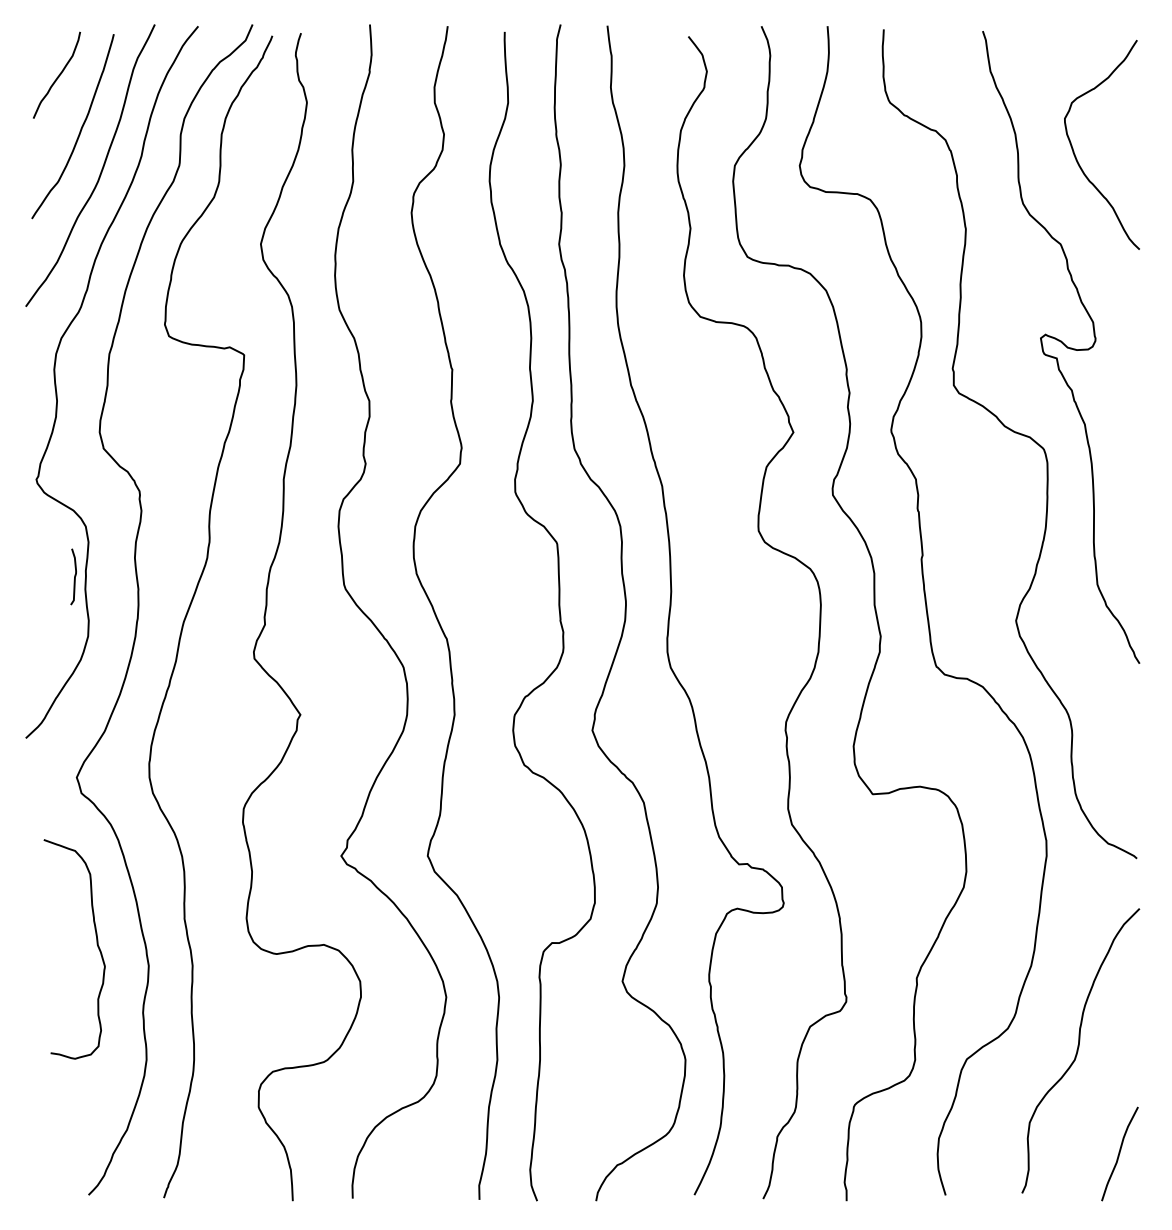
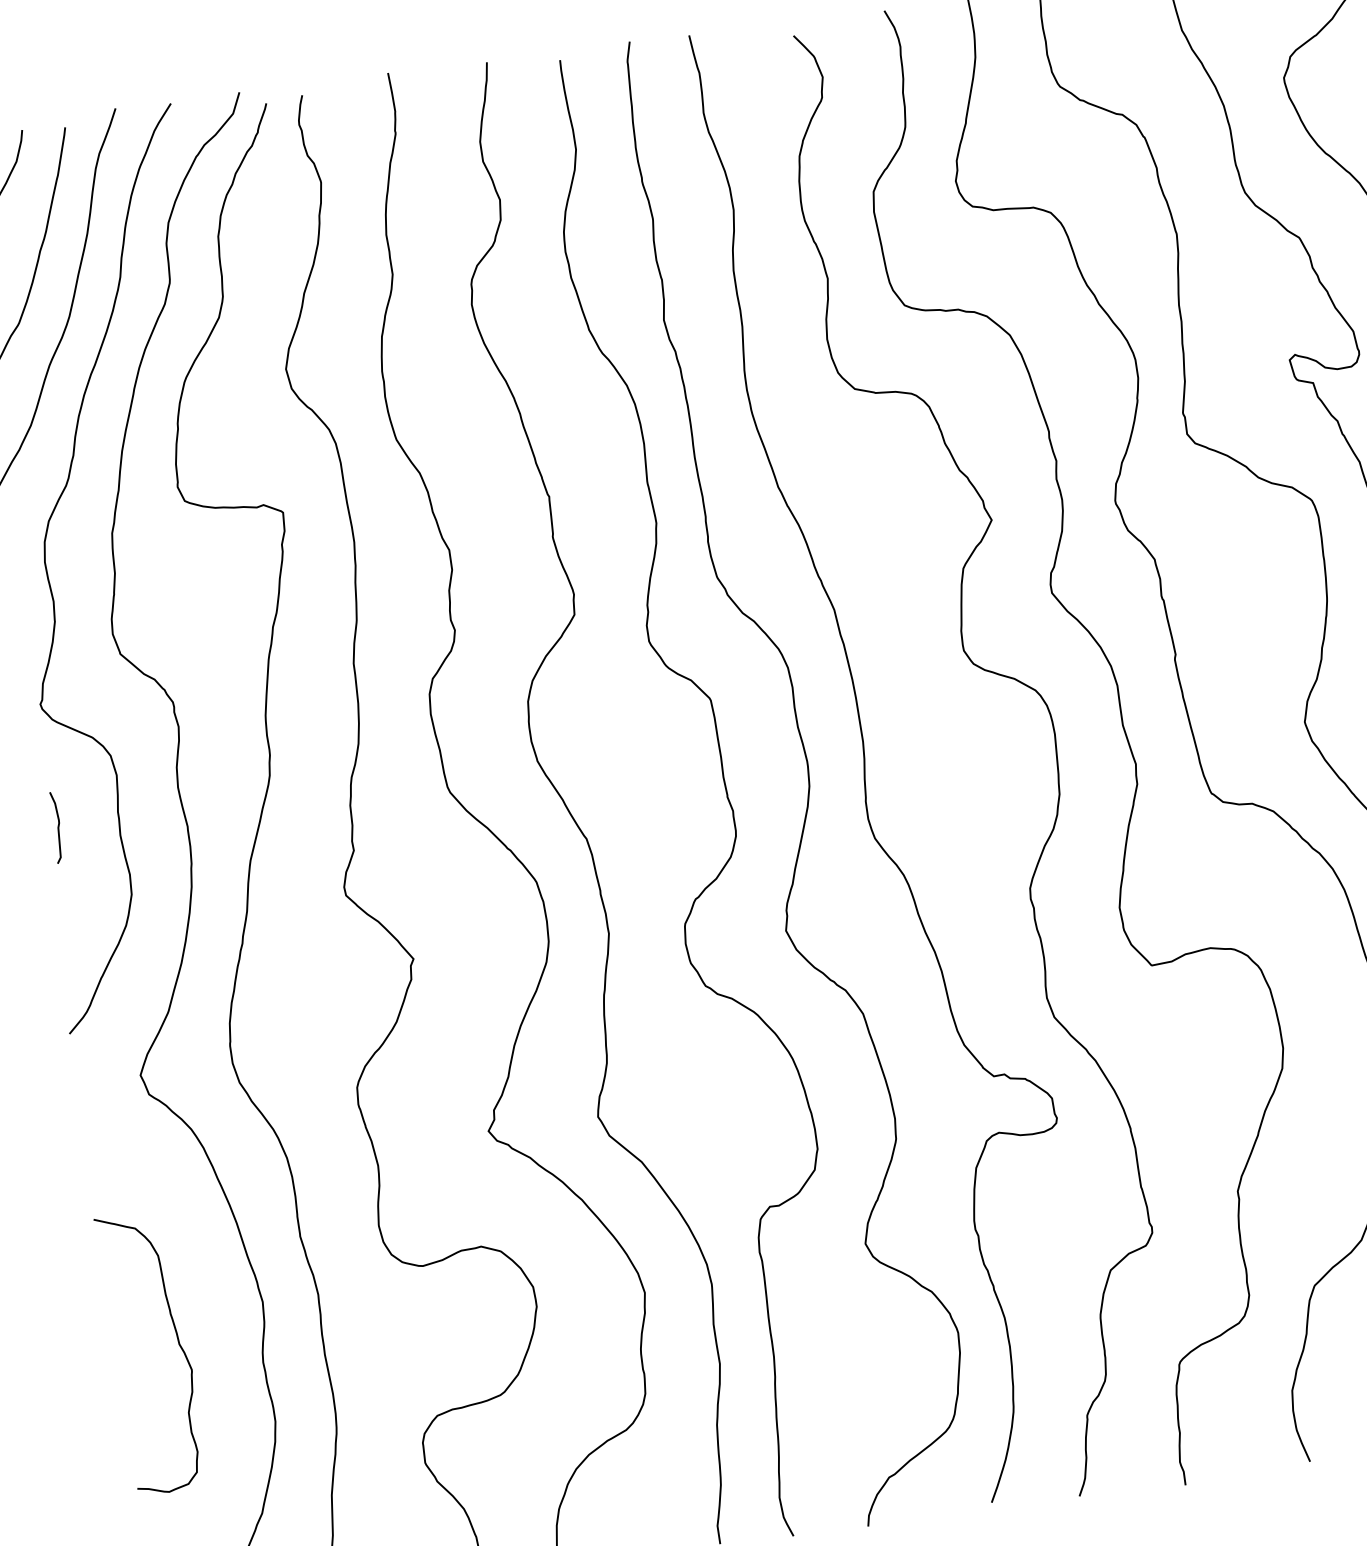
curve: (74, 576) -> (57, 827), moved
curve: (96, 944) -> (177, 1343), moved

